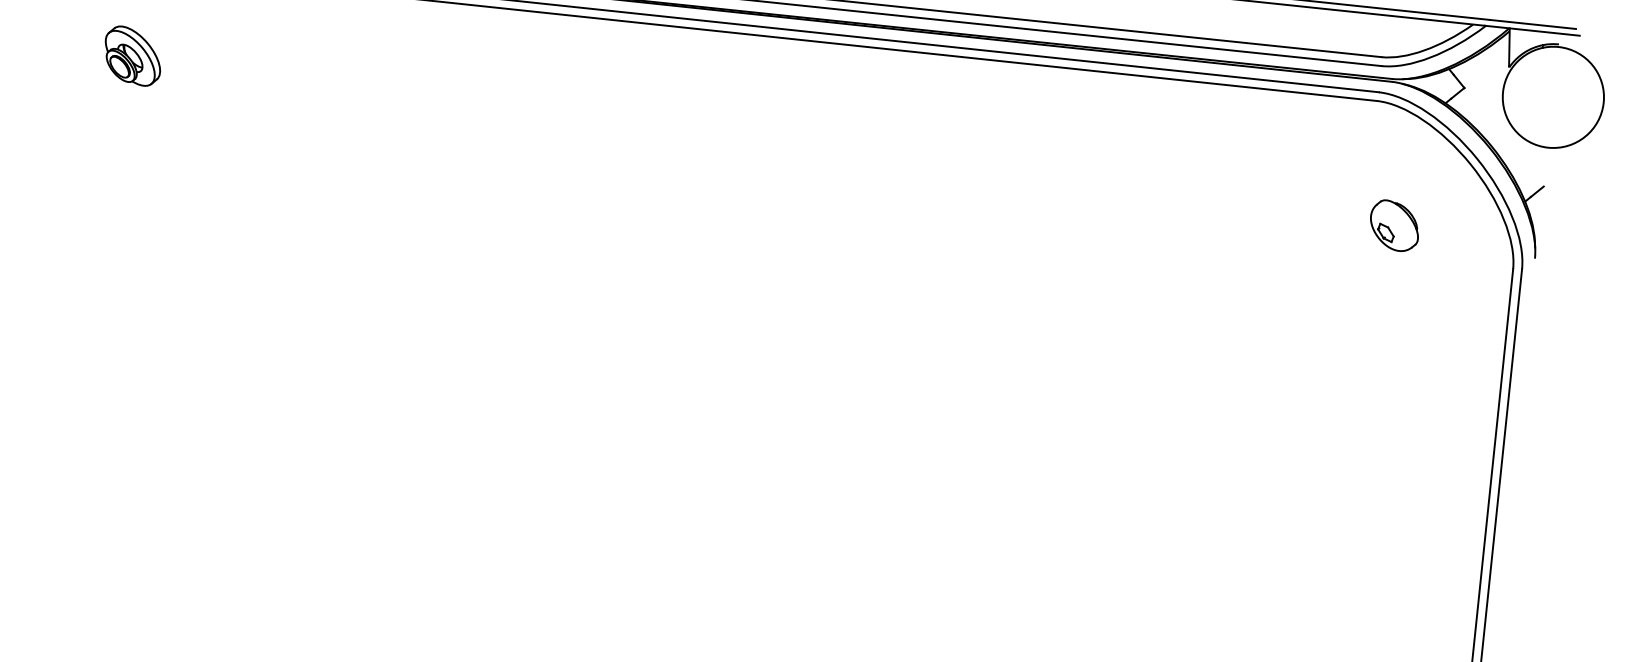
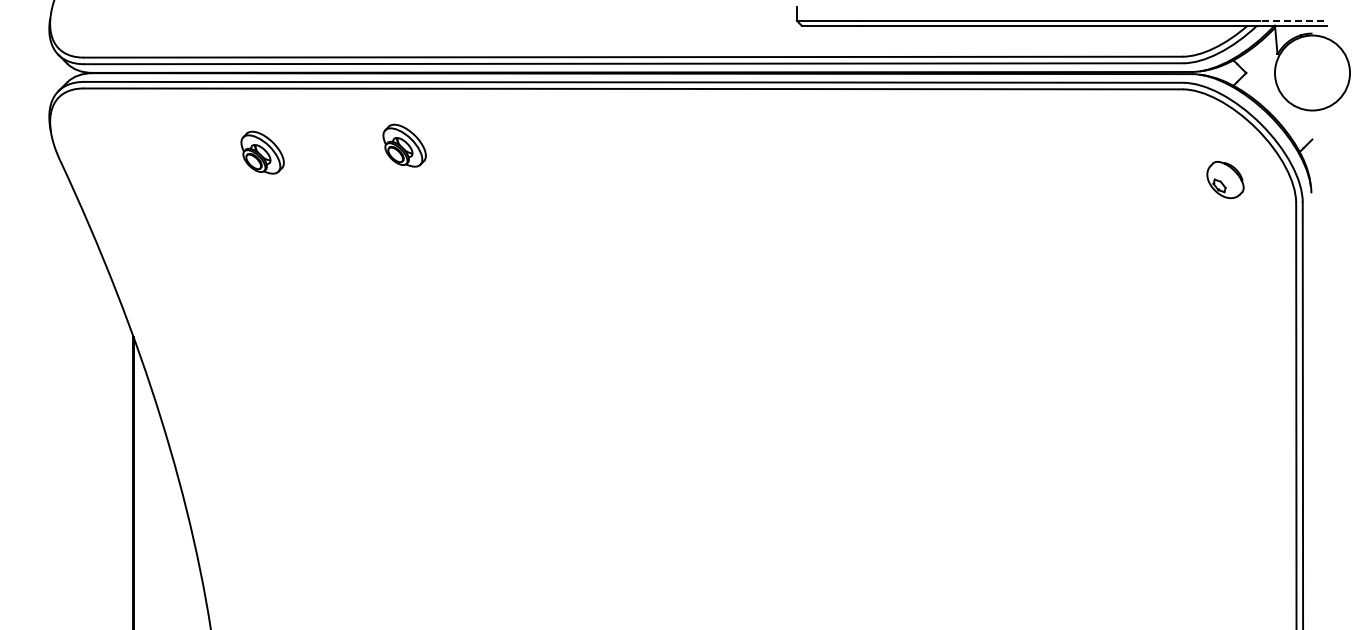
line: (1532, 23) -> (1291, 20), solid -> dashed
part: (324, 66) -> (404, 145), added
part: (1394, 226) -> (1225, 180), moved

